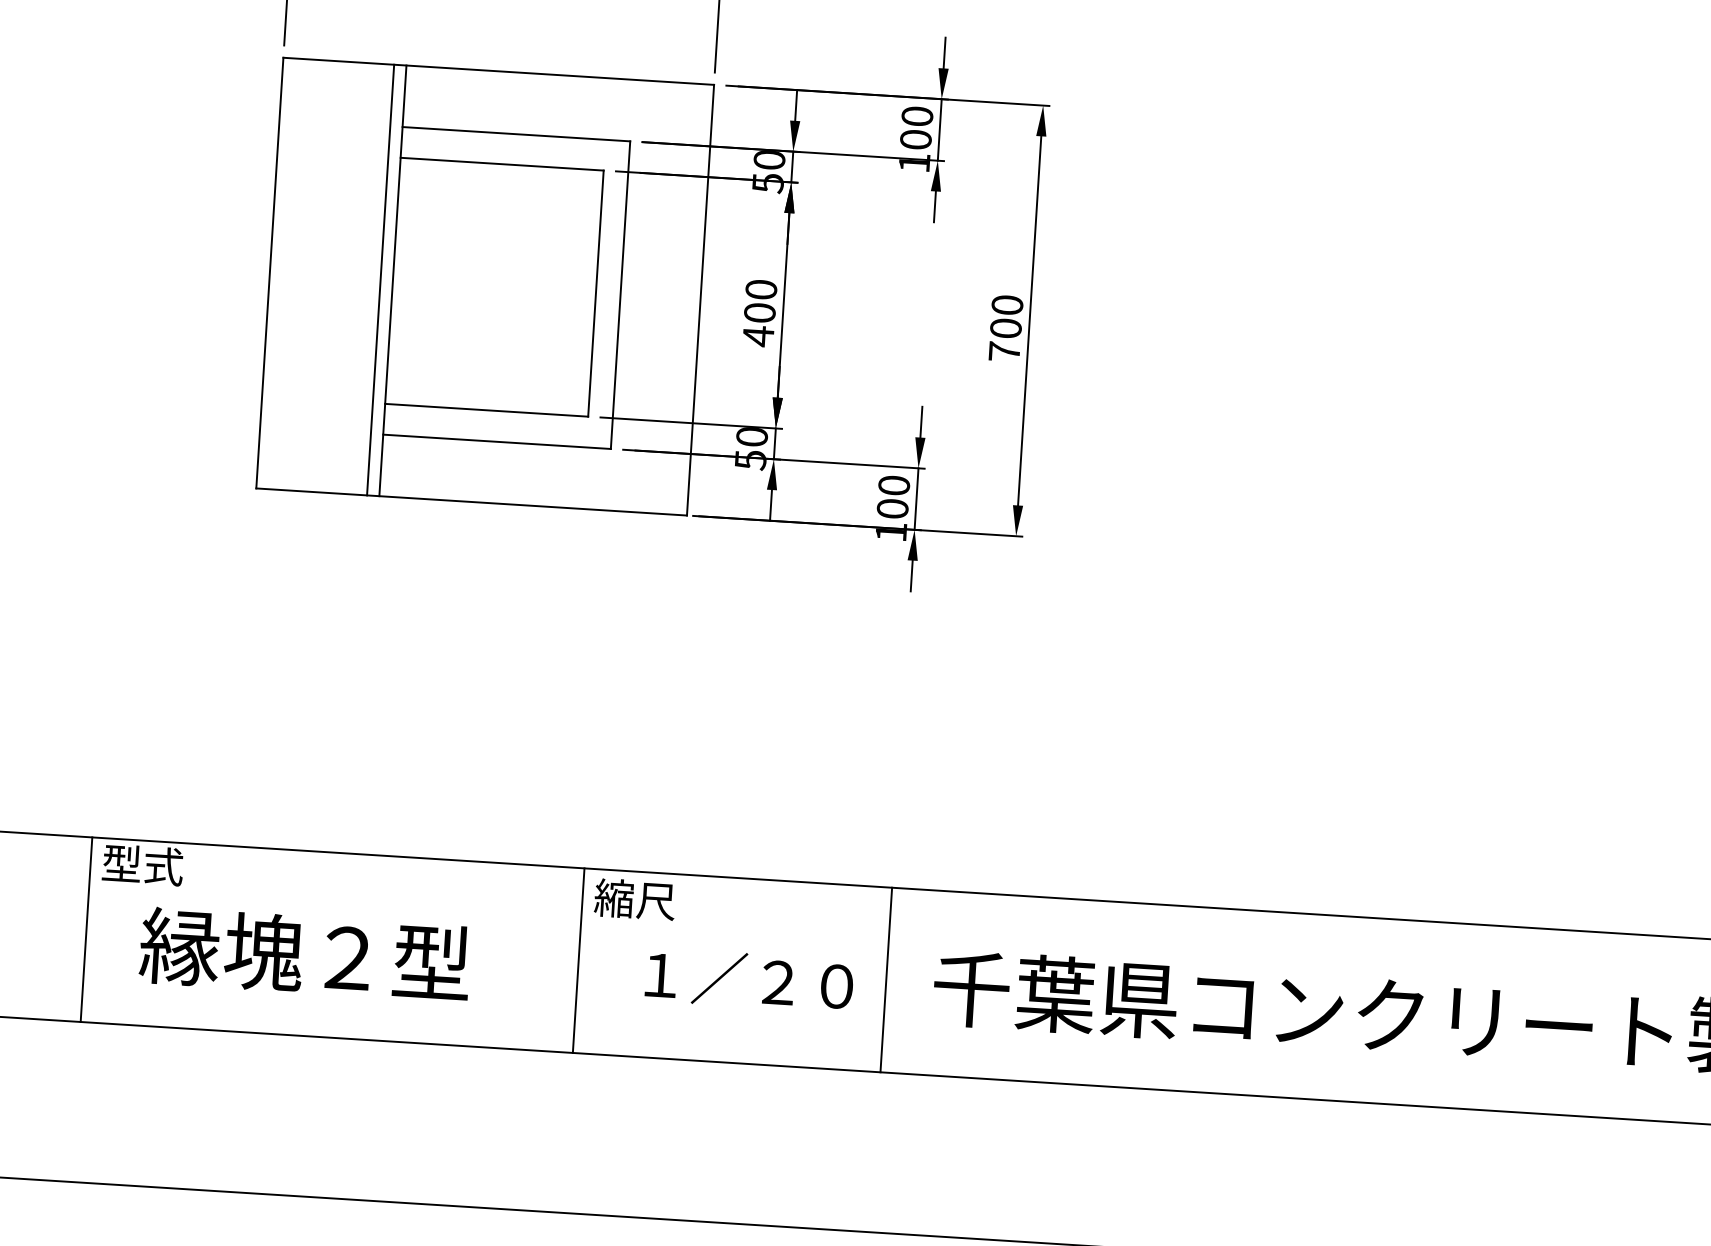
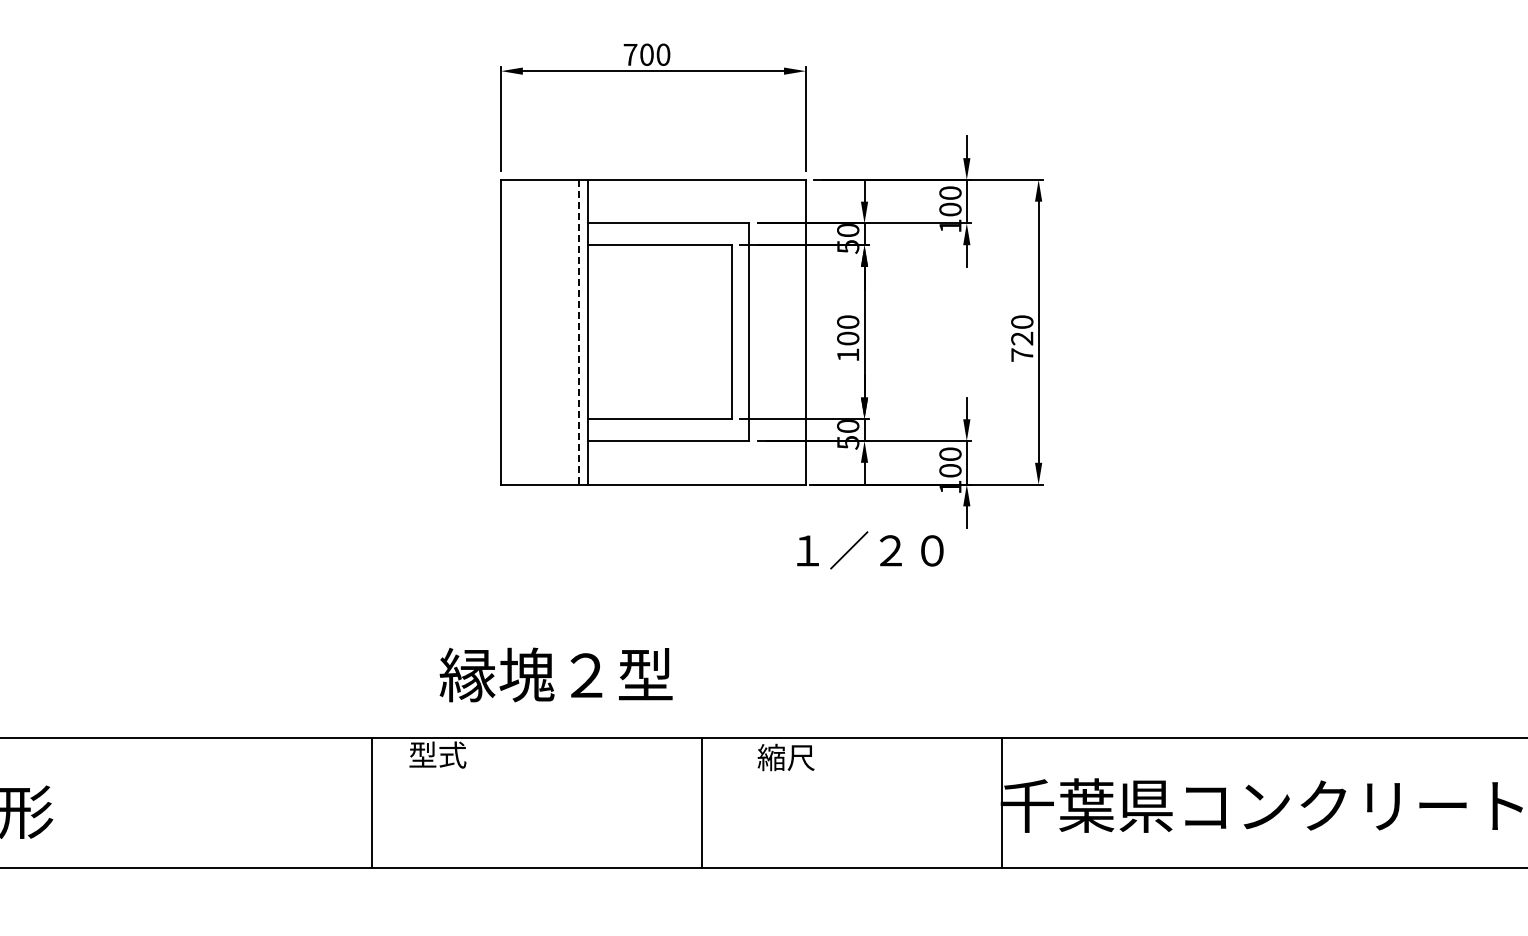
line: (380, 280) -> (579, 332), solid -> dashed
text: (1006, 328) -> (1022, 338), 700 -> 720
text: (758, 335) -> (848, 354), 400 -> 100
line: (85, 928) -> (371, 802), moved
text: (304, 953) -> (555, 674), moved
line: (579, 959) -> (702, 802), moved
line: (885, 979) -> (1001, 802), moved
text: (749, 980) -> (870, 550), moved

